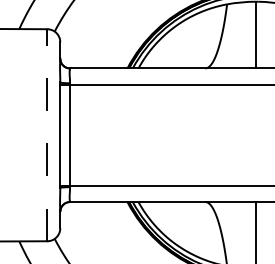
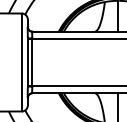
line: (46, 135) -> (21, 62), dashed -> solid

